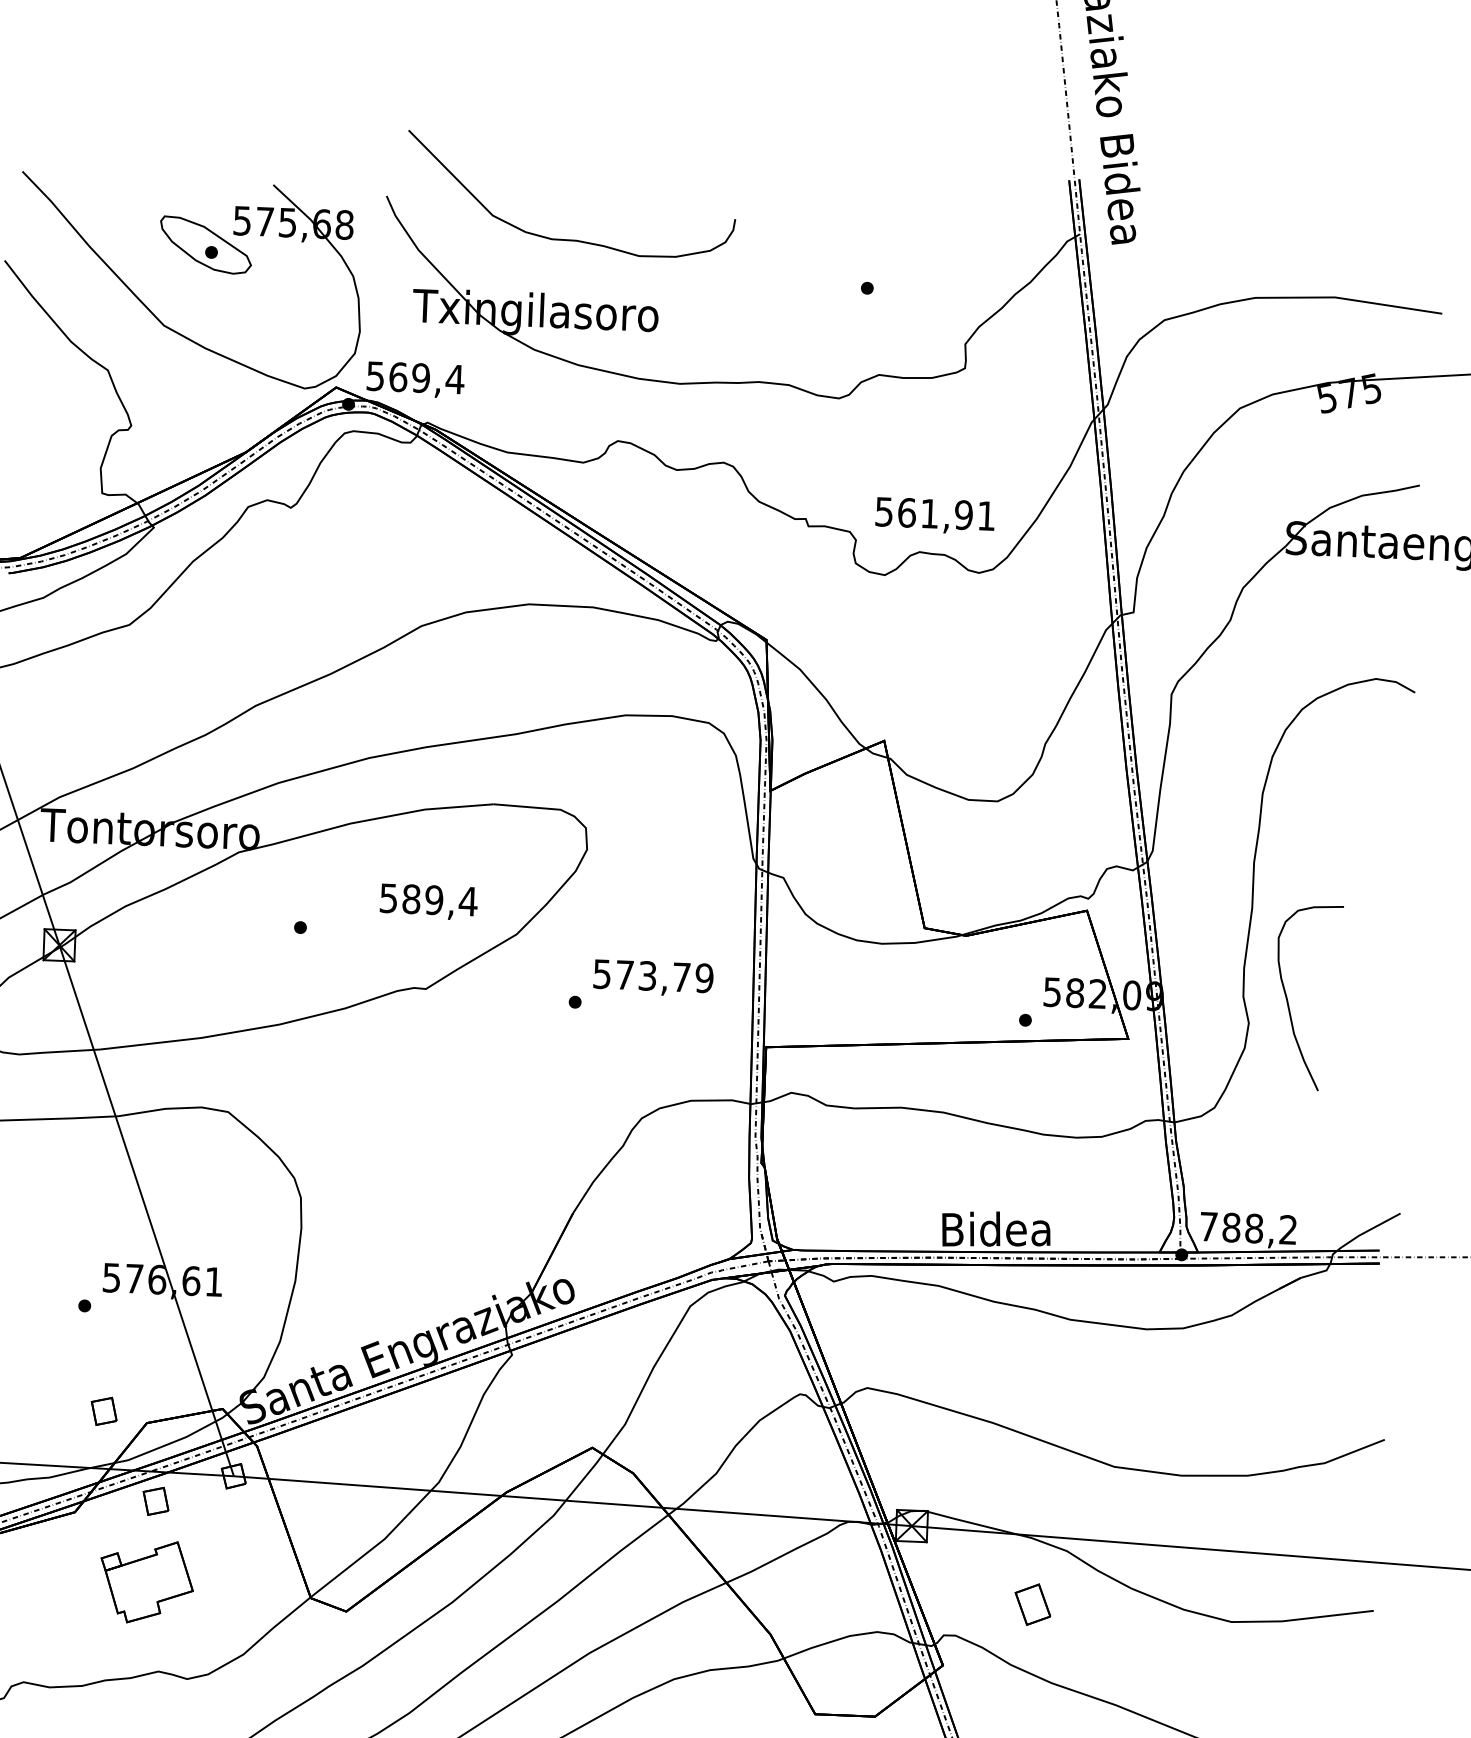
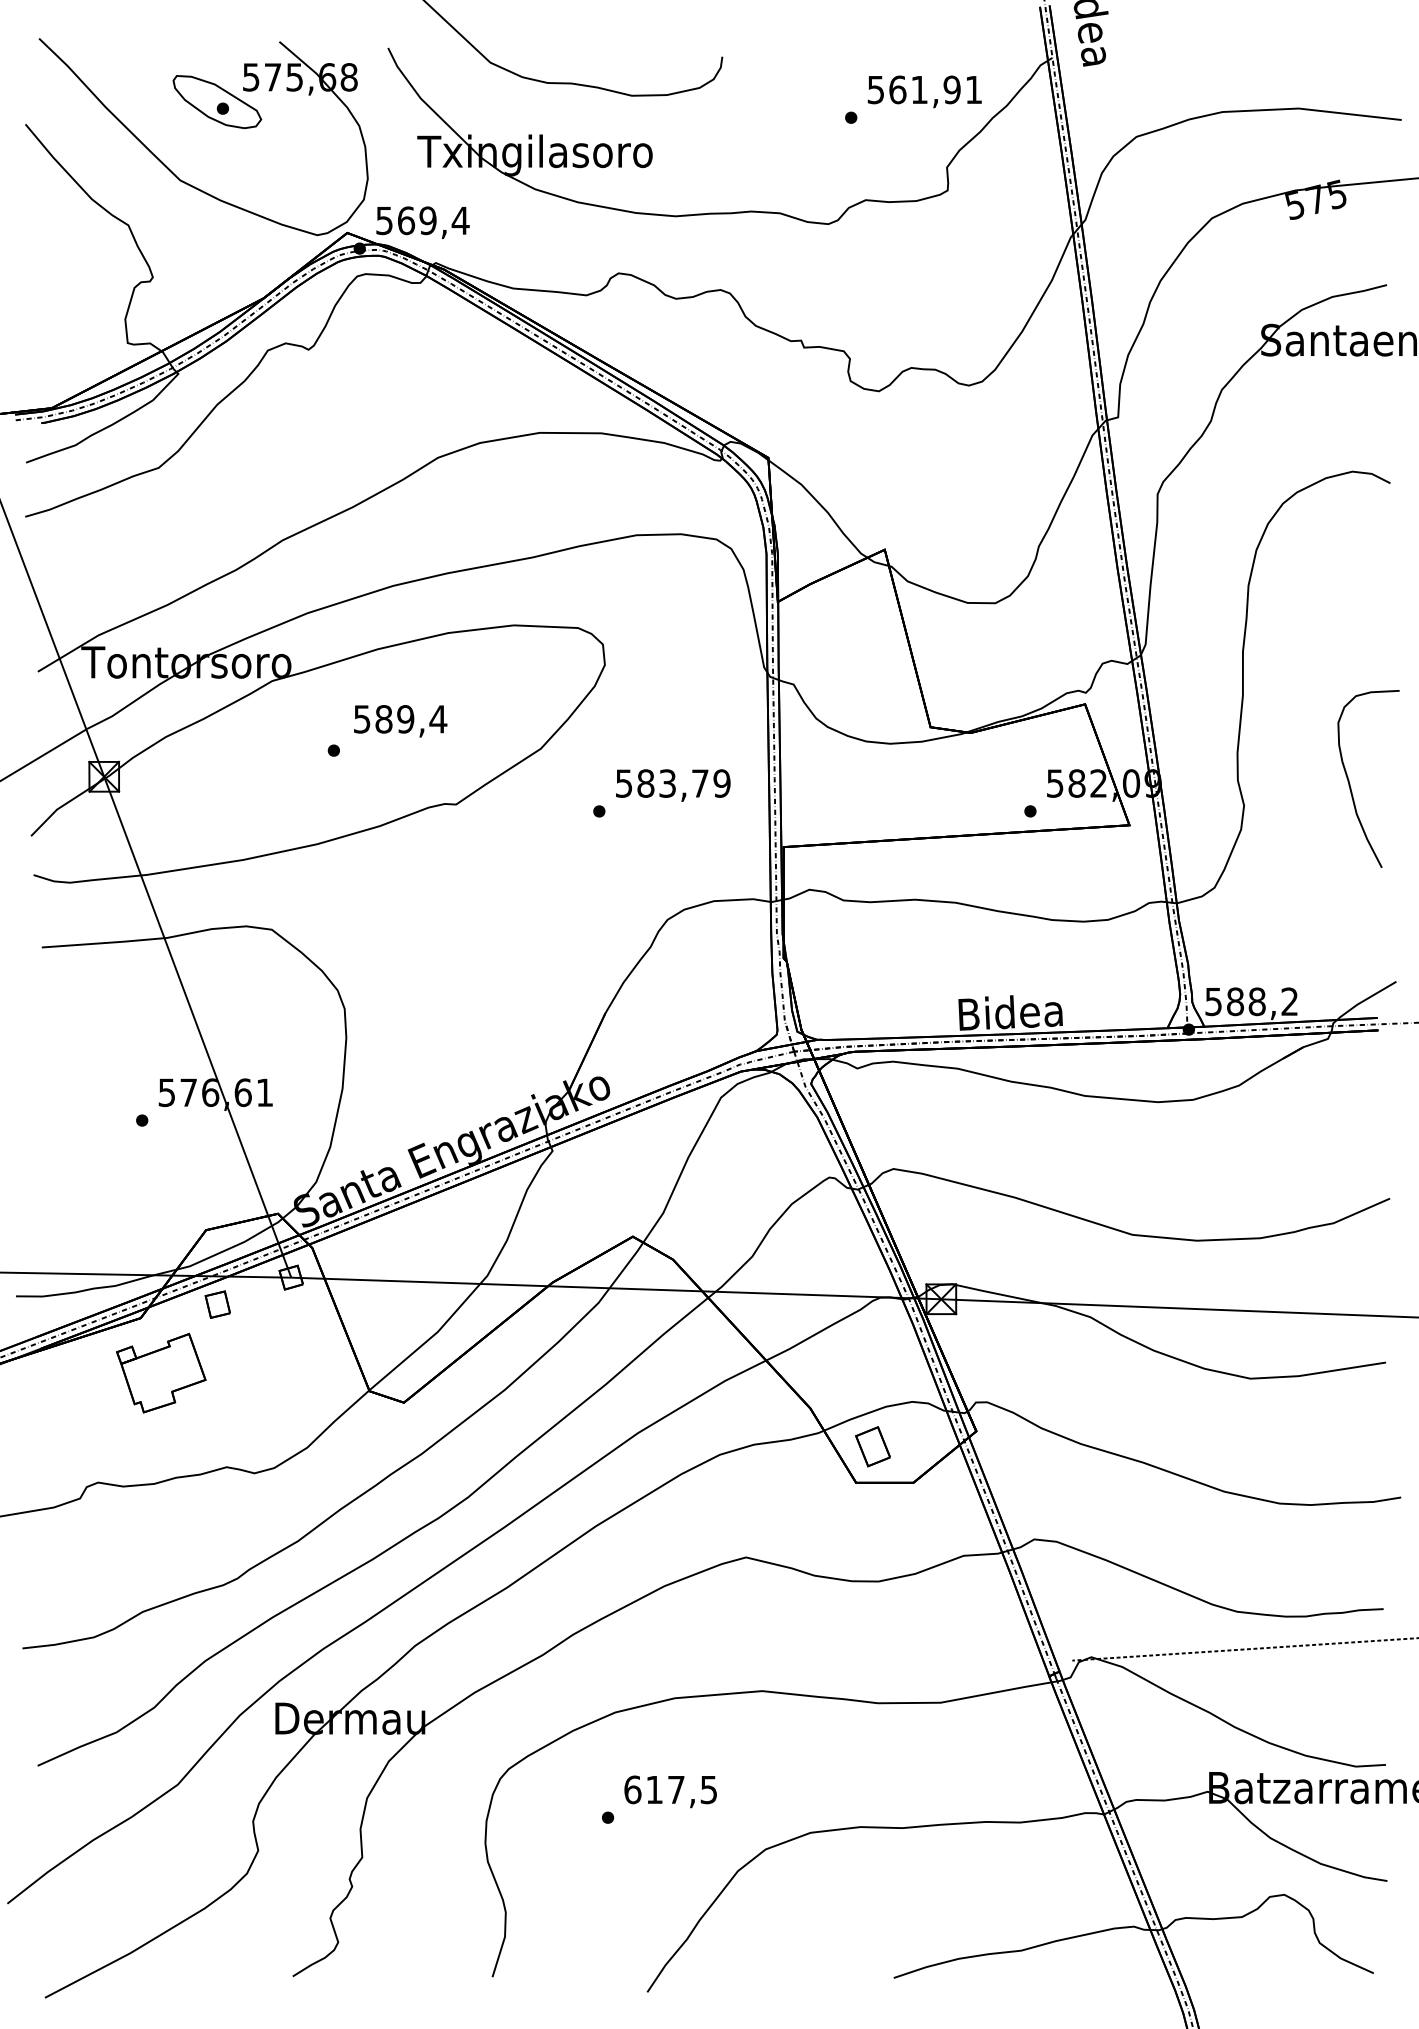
text: (934, 515) -> (924, 91), moved
text: (428, 902) -> (400, 721), moved
text: (624, 974) -> (645, 783), 573,79 -> 583,79
curve: (1288, 1001) -> (1350, 783), moved
text: (1208, 1227) -> (1213, 1002), 788,2 -> 588,2
part: (103, 1411) -> (164, 1220), removed
part: (147, 1582) -> (161, 1373), moved
part: (1032, 1604) -> (872, 1446), moved

